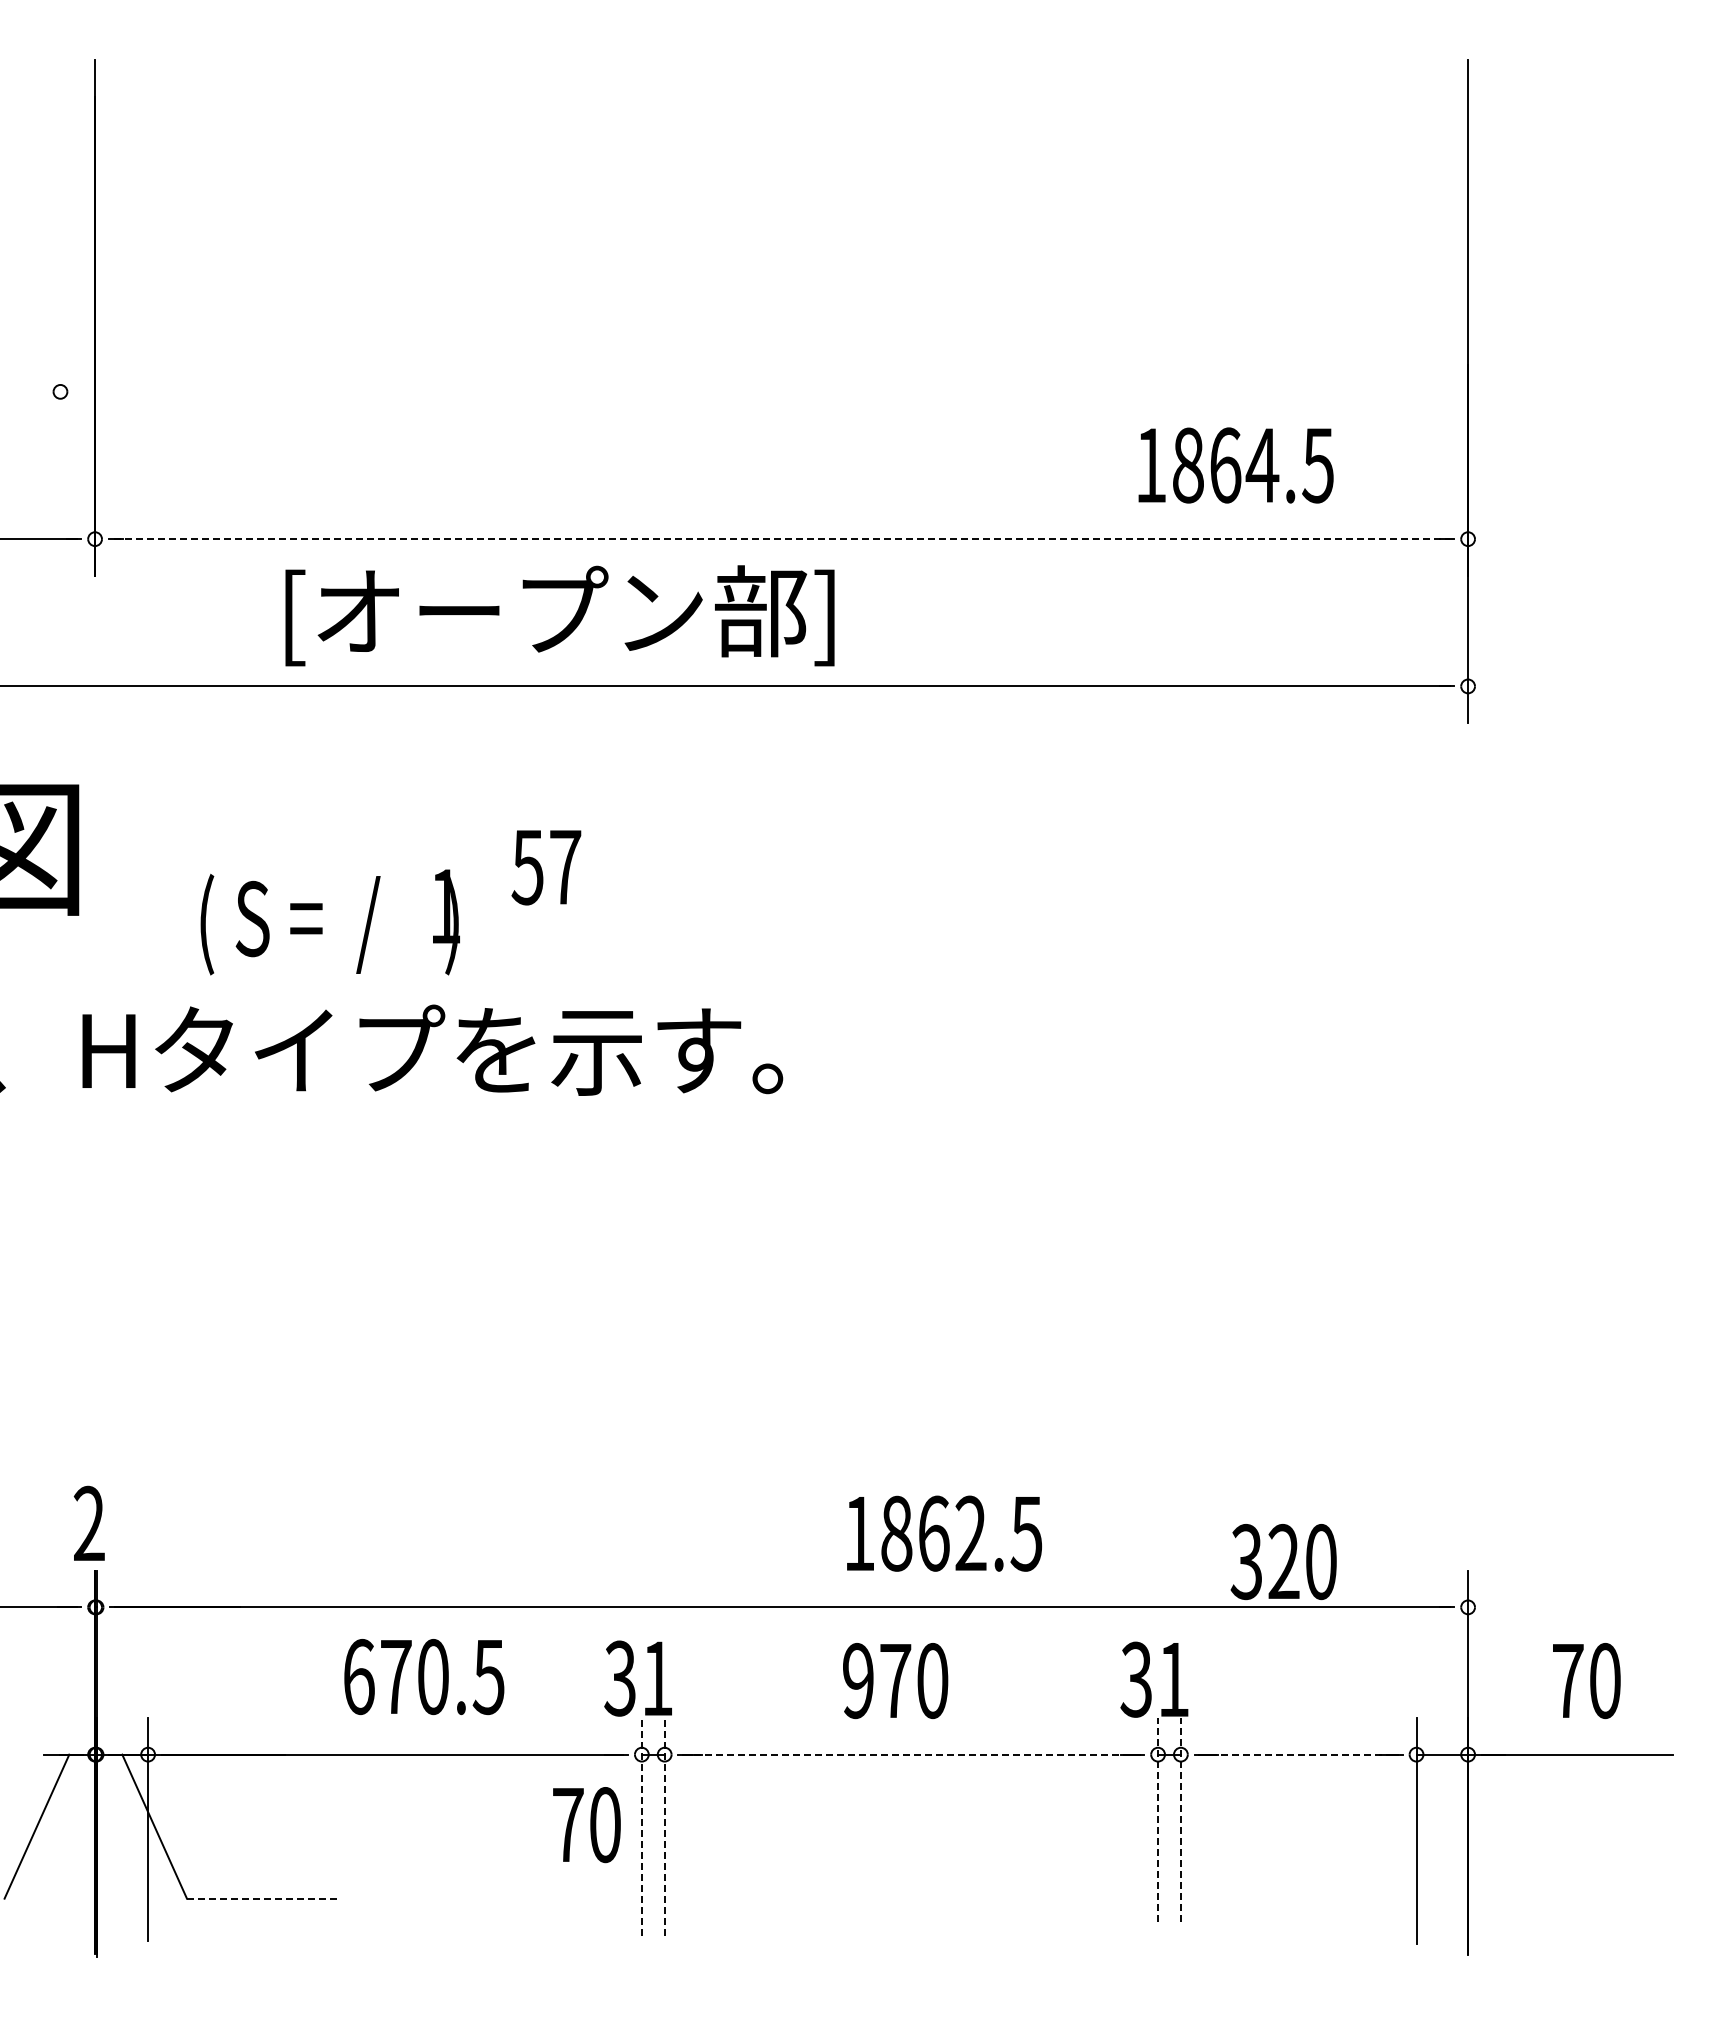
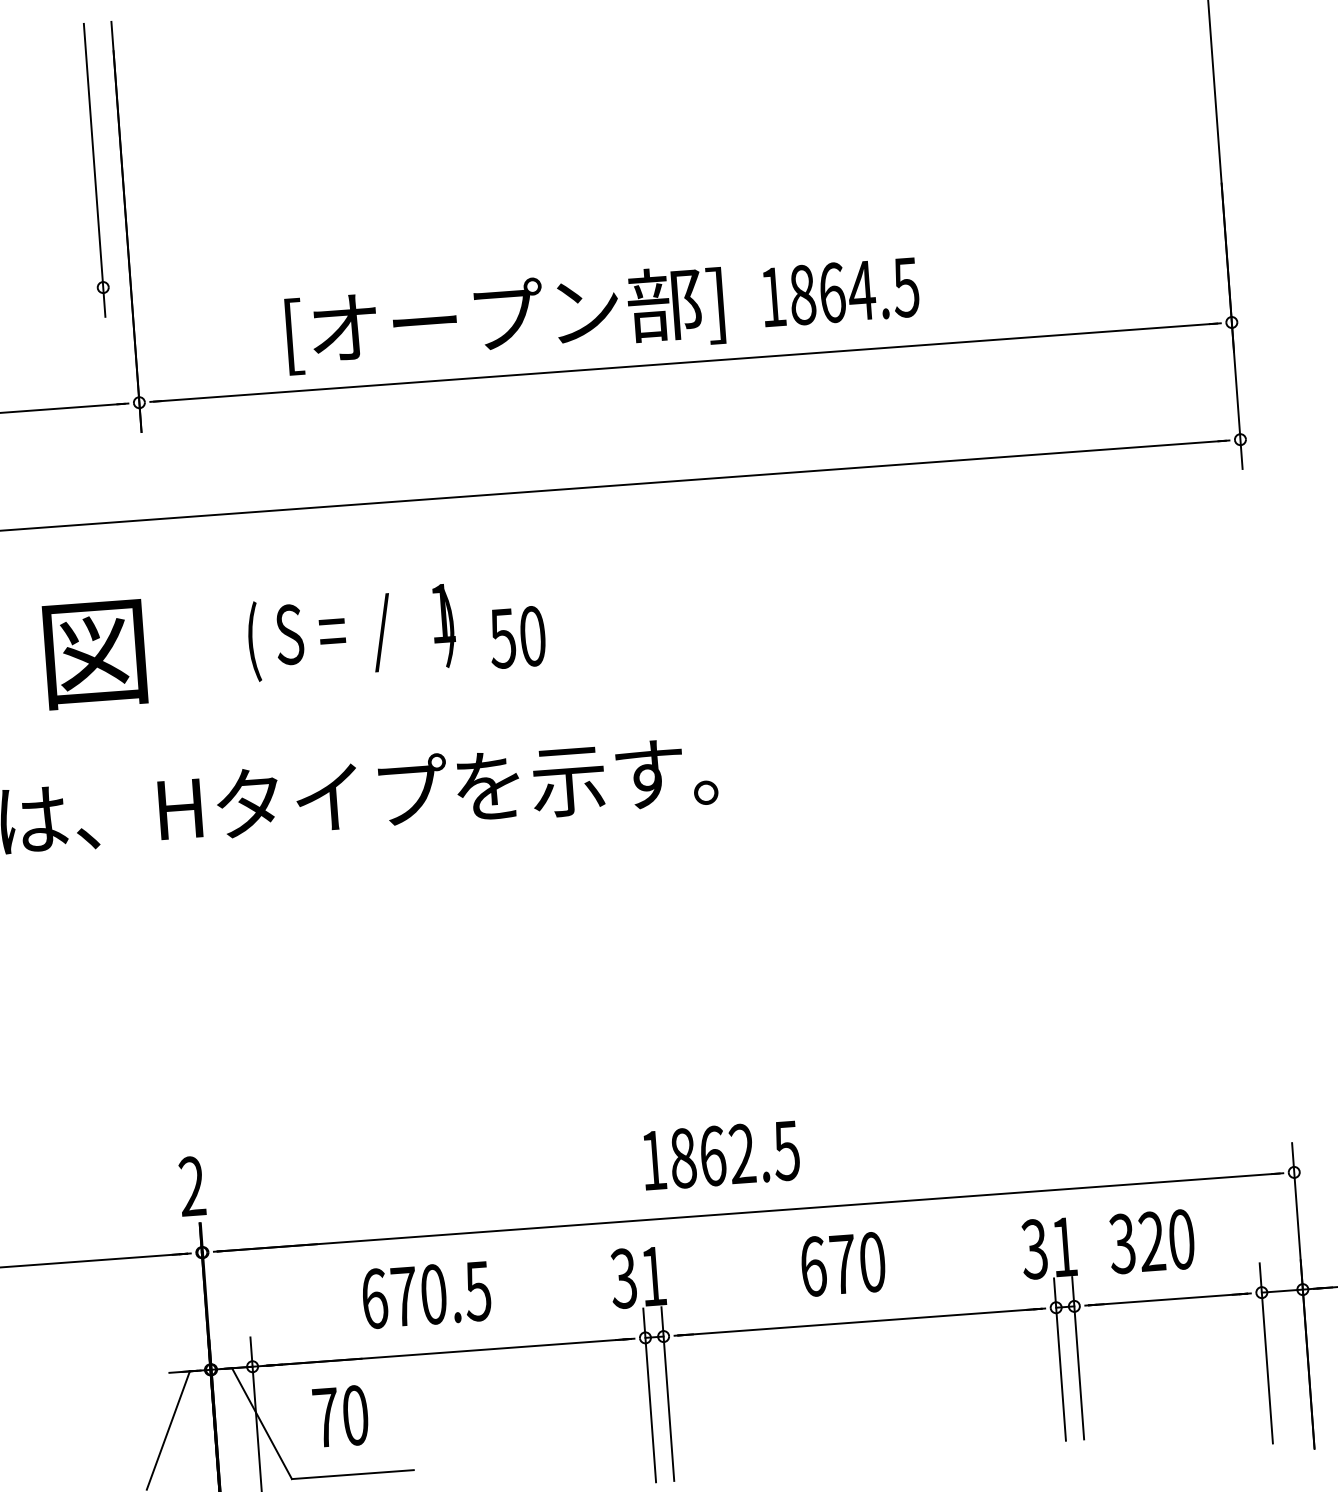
line: (60, 244) -> (94, 170), added
text: (1235, 465) -> (840, 292), moved
line: (782, 539) -> (686, 362), dashed -> solid
text: (559, 615) -> (504, 319), moved
text: (565, 867) -> (532, 636), 57 -> 50
text: (329, 922) -> (351, 633), moved
text: (944, 1533) -> (721, 1155), moved
text: (1283, 1562) -> (1151, 1242), moved
text: (424, 1677) -> (426, 1295), moved
text: (858, 1681) -> (813, 1267), 970 -> 670
line: (911, 1754) -> (859, 1322), dashed -> solid
line: (1299, 1754) -> (1168, 1299), dashed -> solid
line: (1158, 1819) -> (1060, 1359), dashed -> solid
line: (1180, 1819) -> (1077, 1358), dashed -> solid
text: (586, 1825) -> (340, 1416), moved
line: (641, 1826) -> (649, 1395), dashed -> solid
line: (664, 1826) -> (667, 1393), dashed -> solid
line: (263, 1898) -> (352, 1474), dashed -> solid

